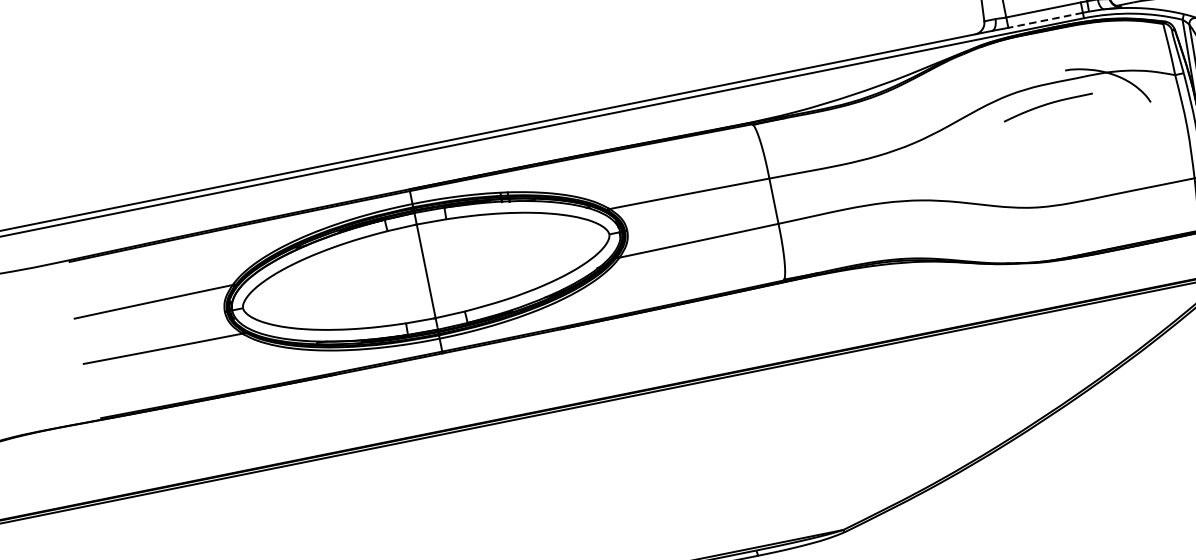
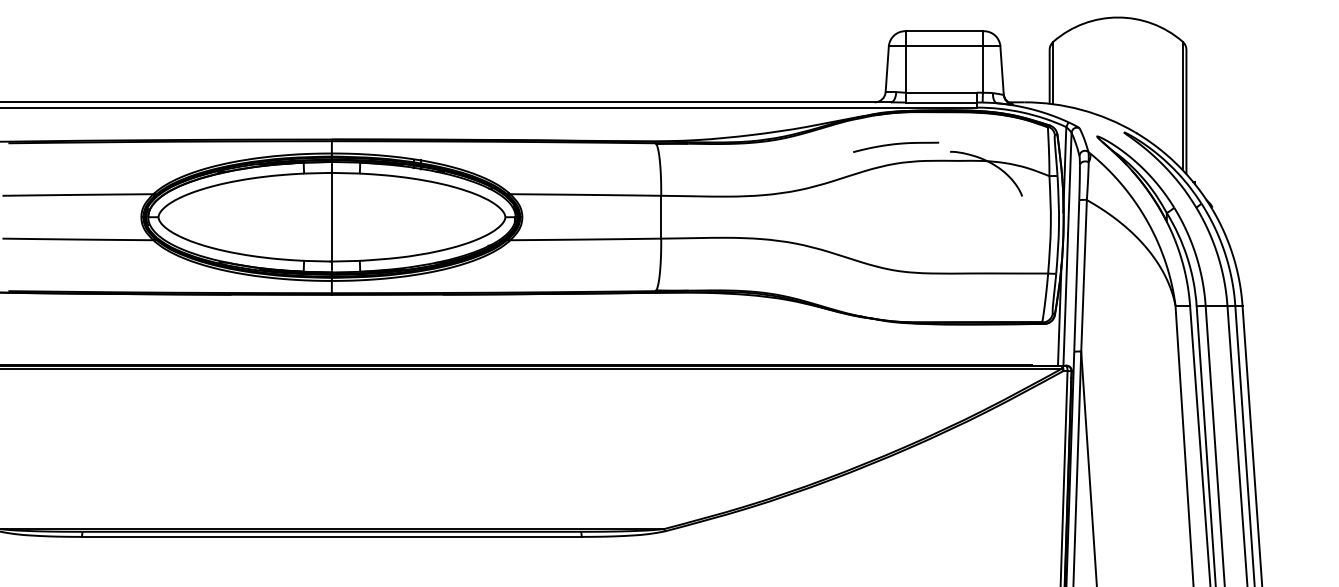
line: (1045, 20) -> (941, 102), dashed -> solid
curve: (1048, 104) -> (896, 144), moved

